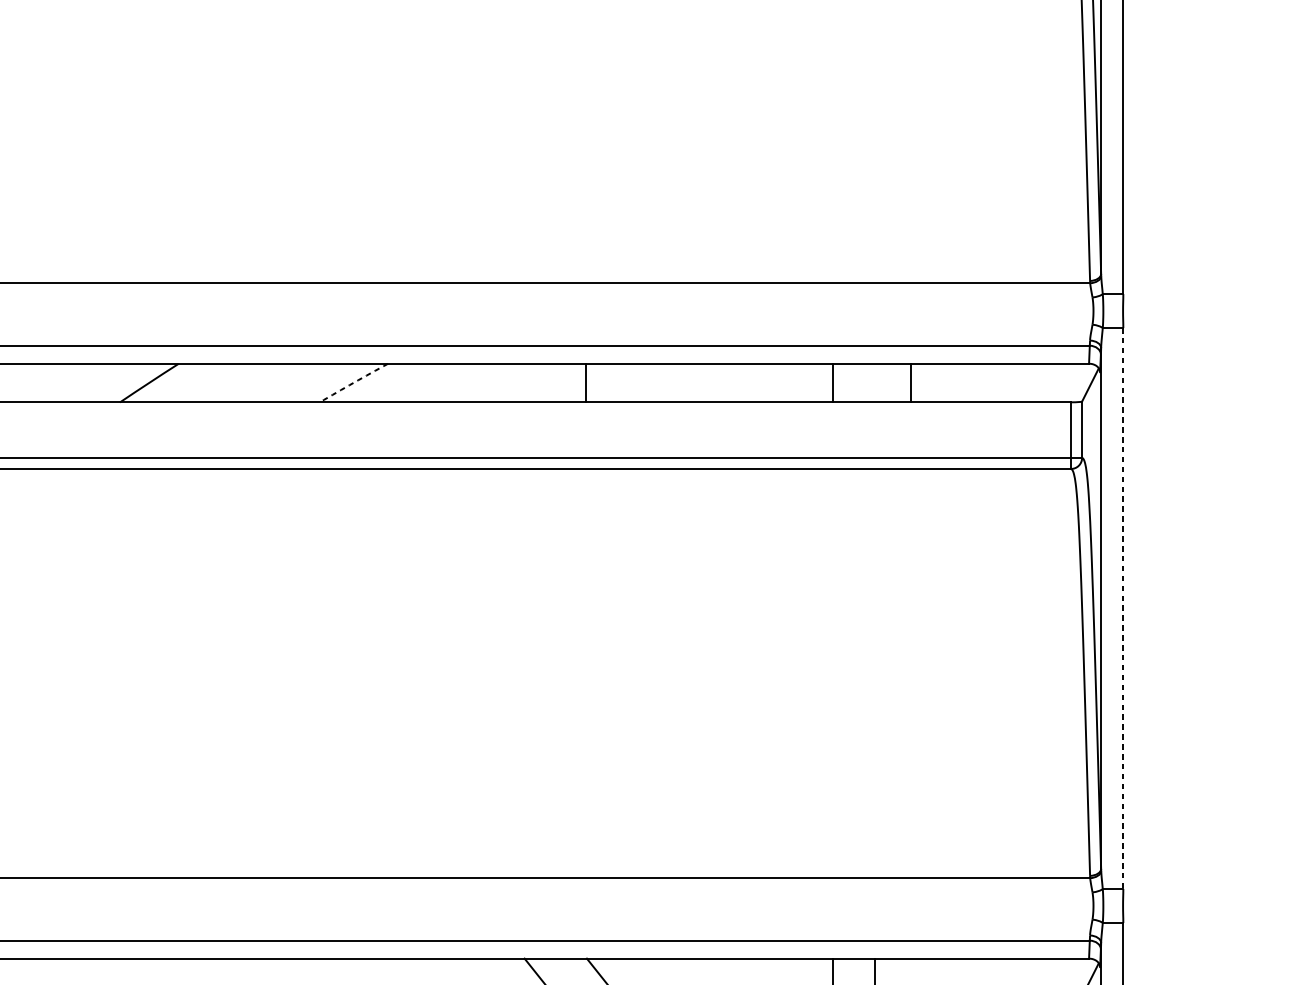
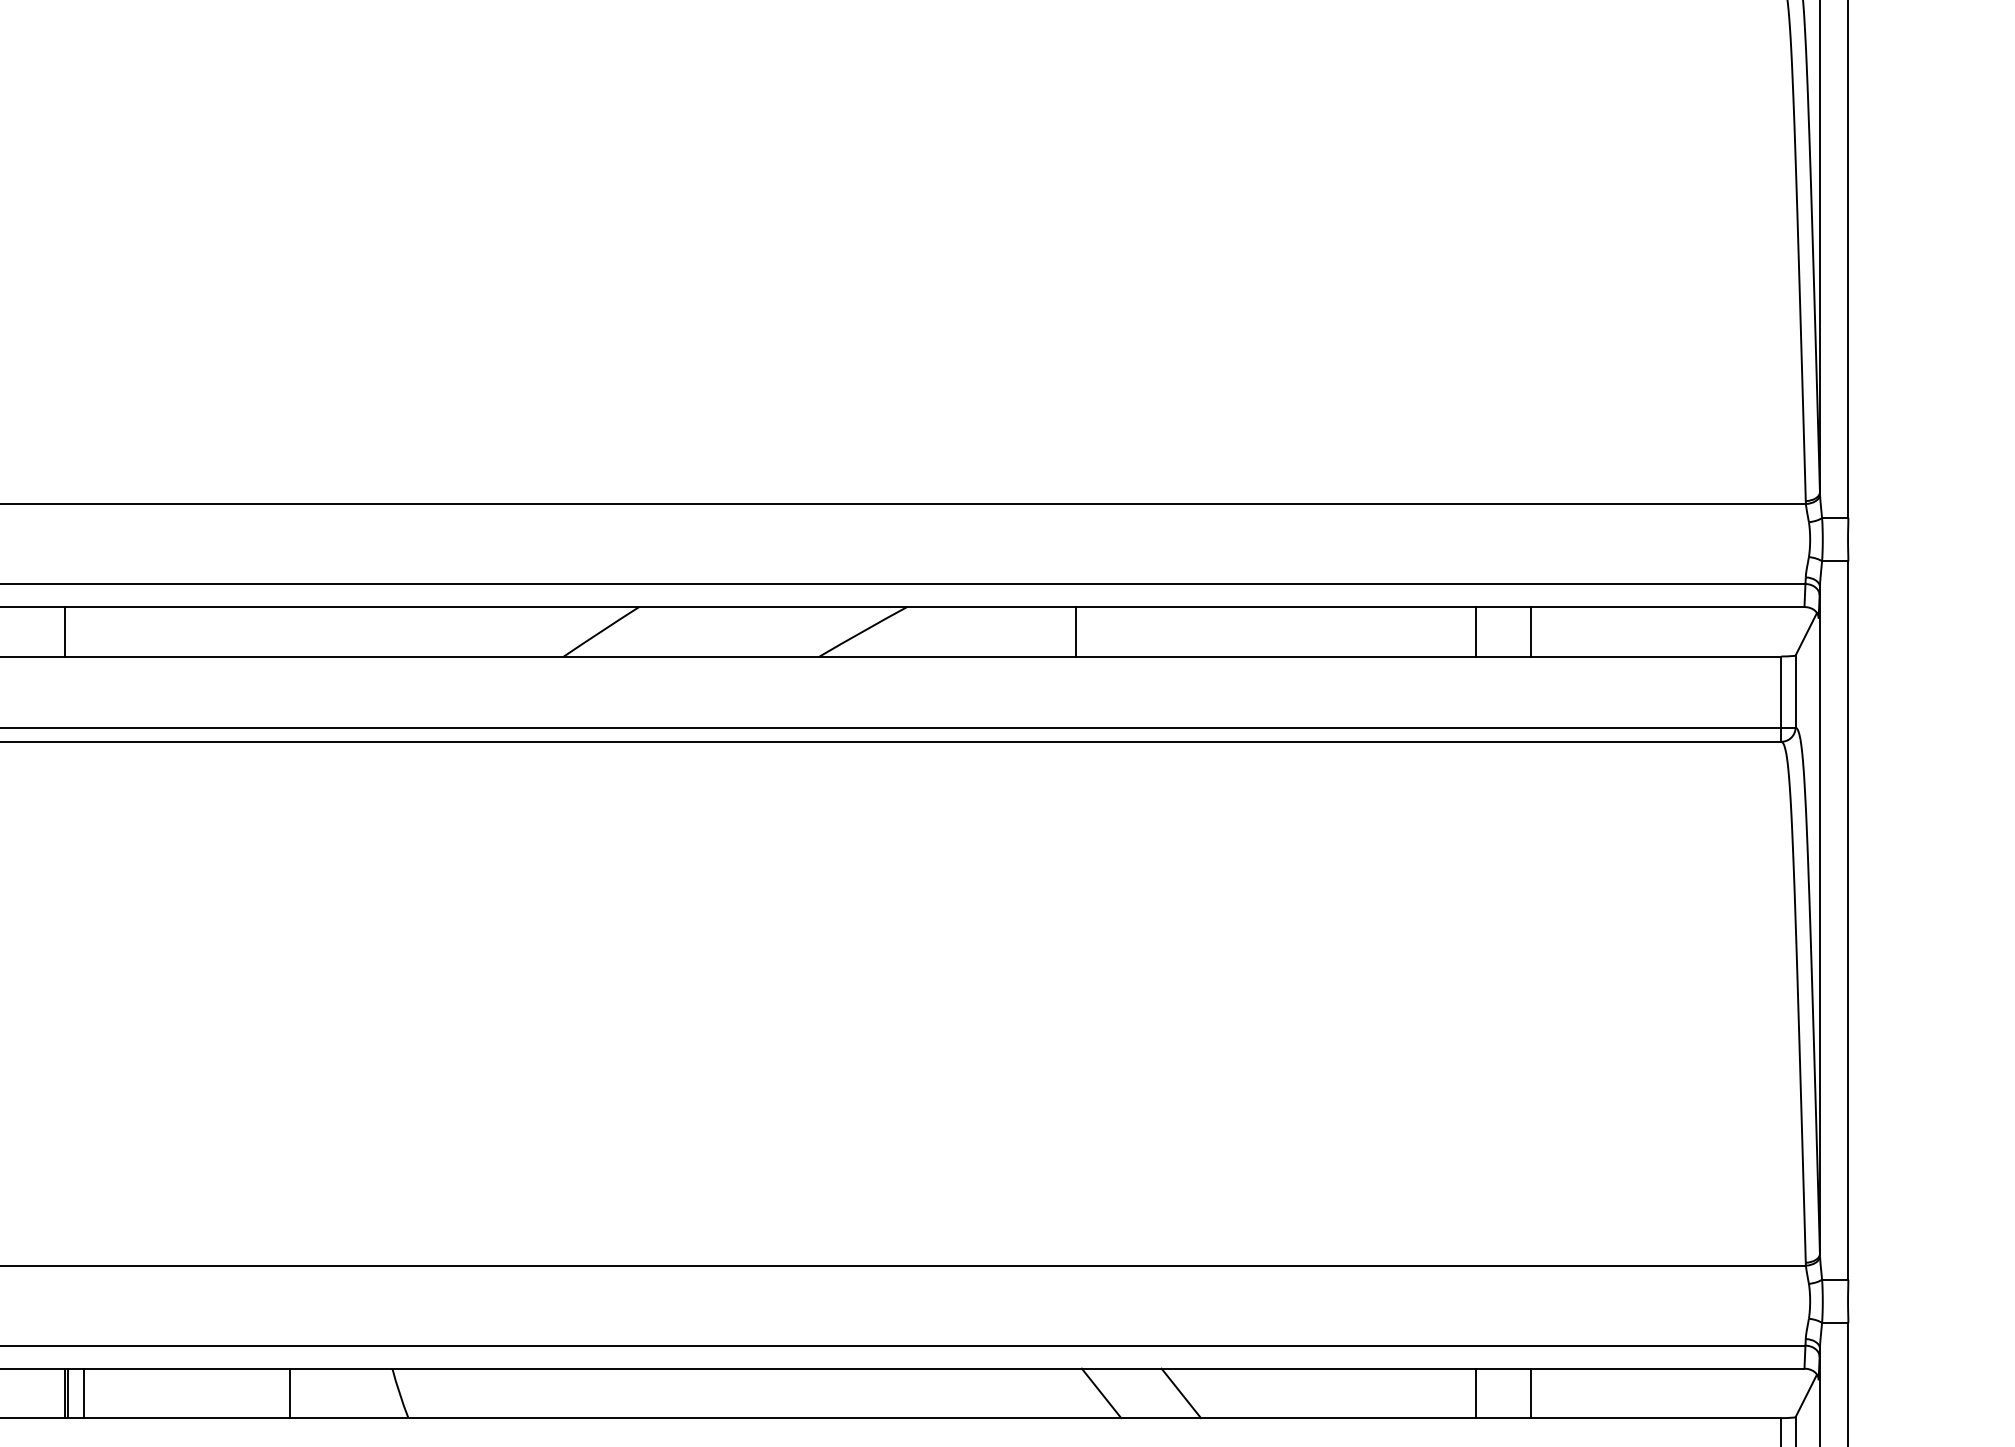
arc: (354, 382) -> (863, 631), dashed -> solid
line: (586, 382) -> (1076, 631), moved
line: (911, 382) -> (1531, 631), moved
line: (1123, 608) -> (1848, 920), dashed -> solid

